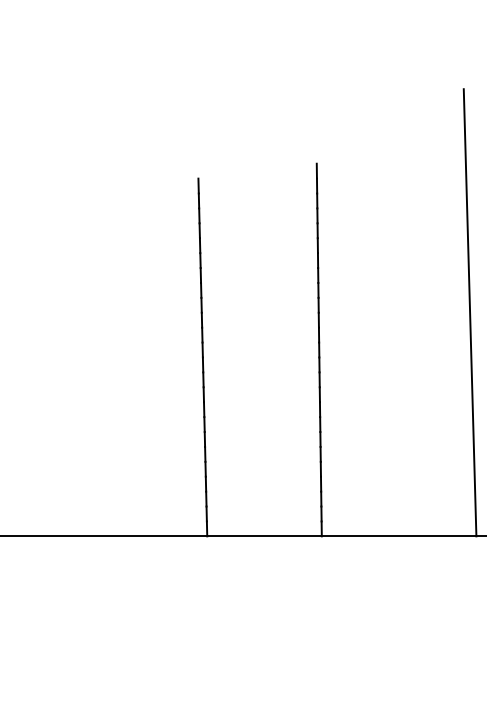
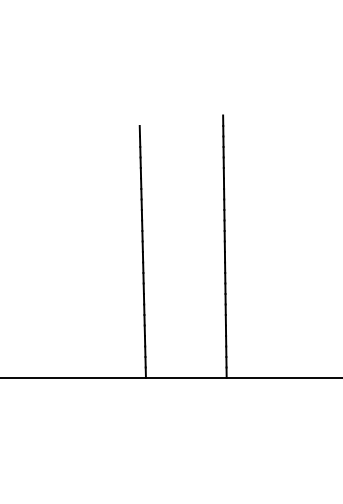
line: (469, 312) -> (330, 220), removed

